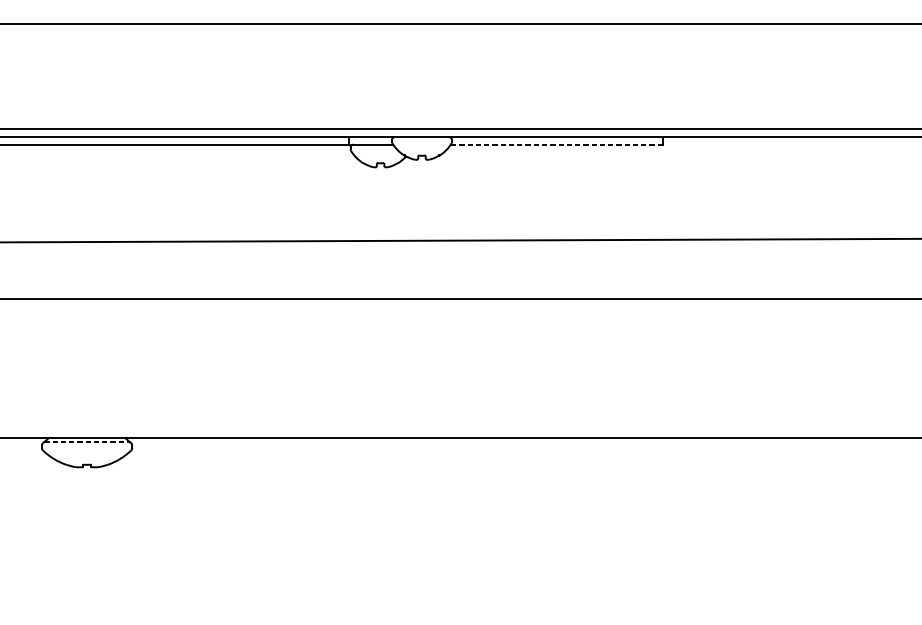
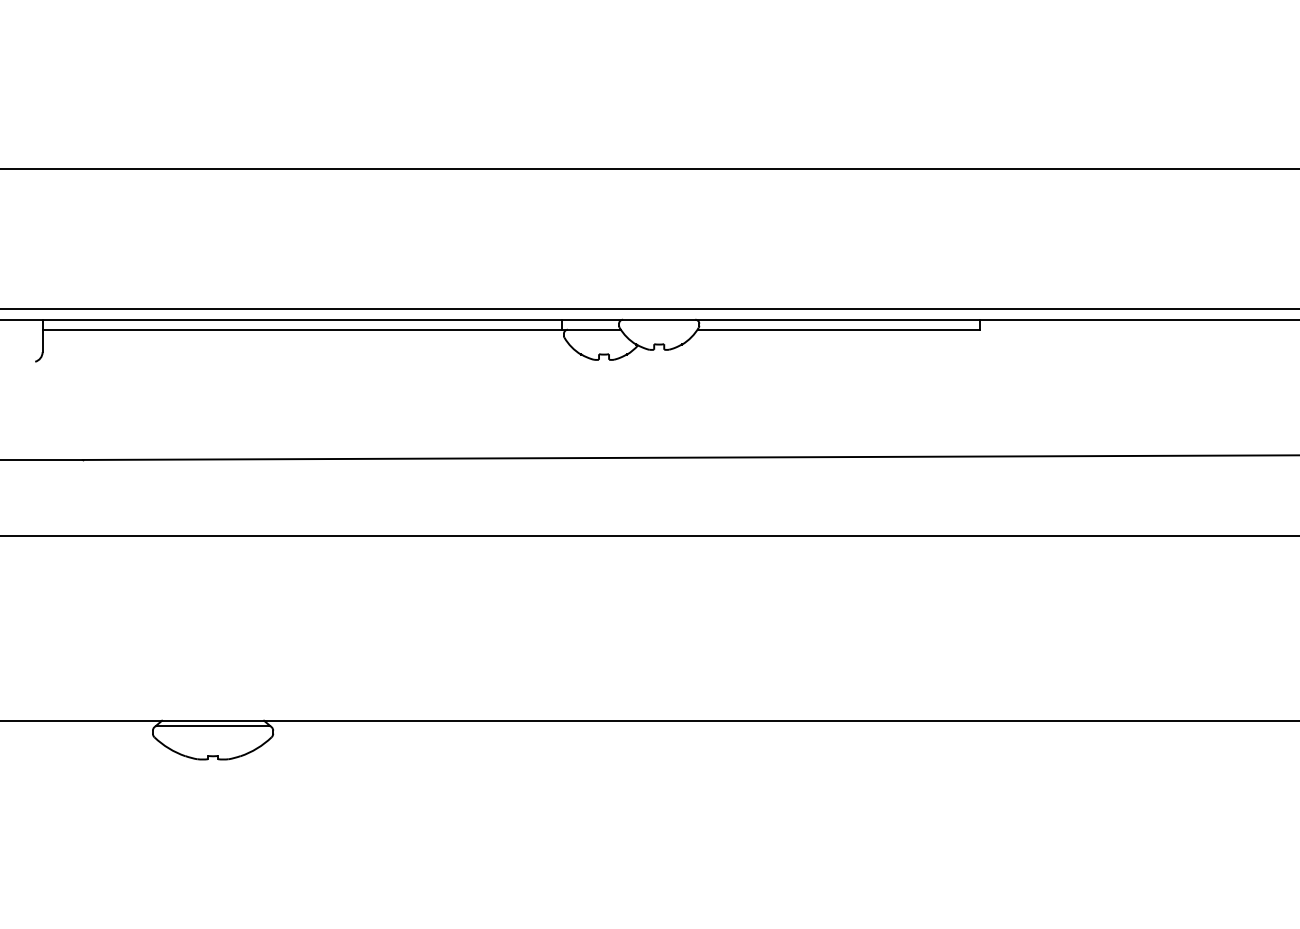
line: (556, 144) -> (838, 329), dashed -> solid
line: (87, 441) -> (213, 725), dashed -> solid

